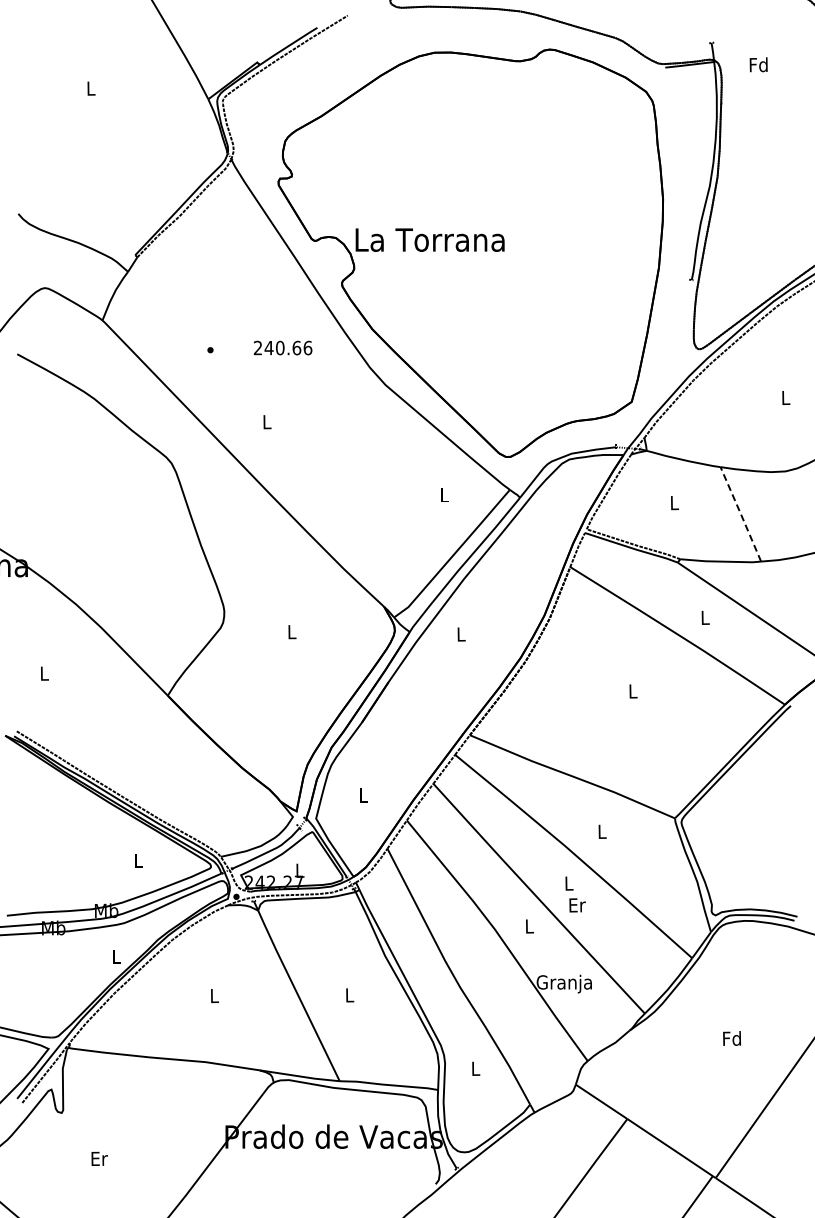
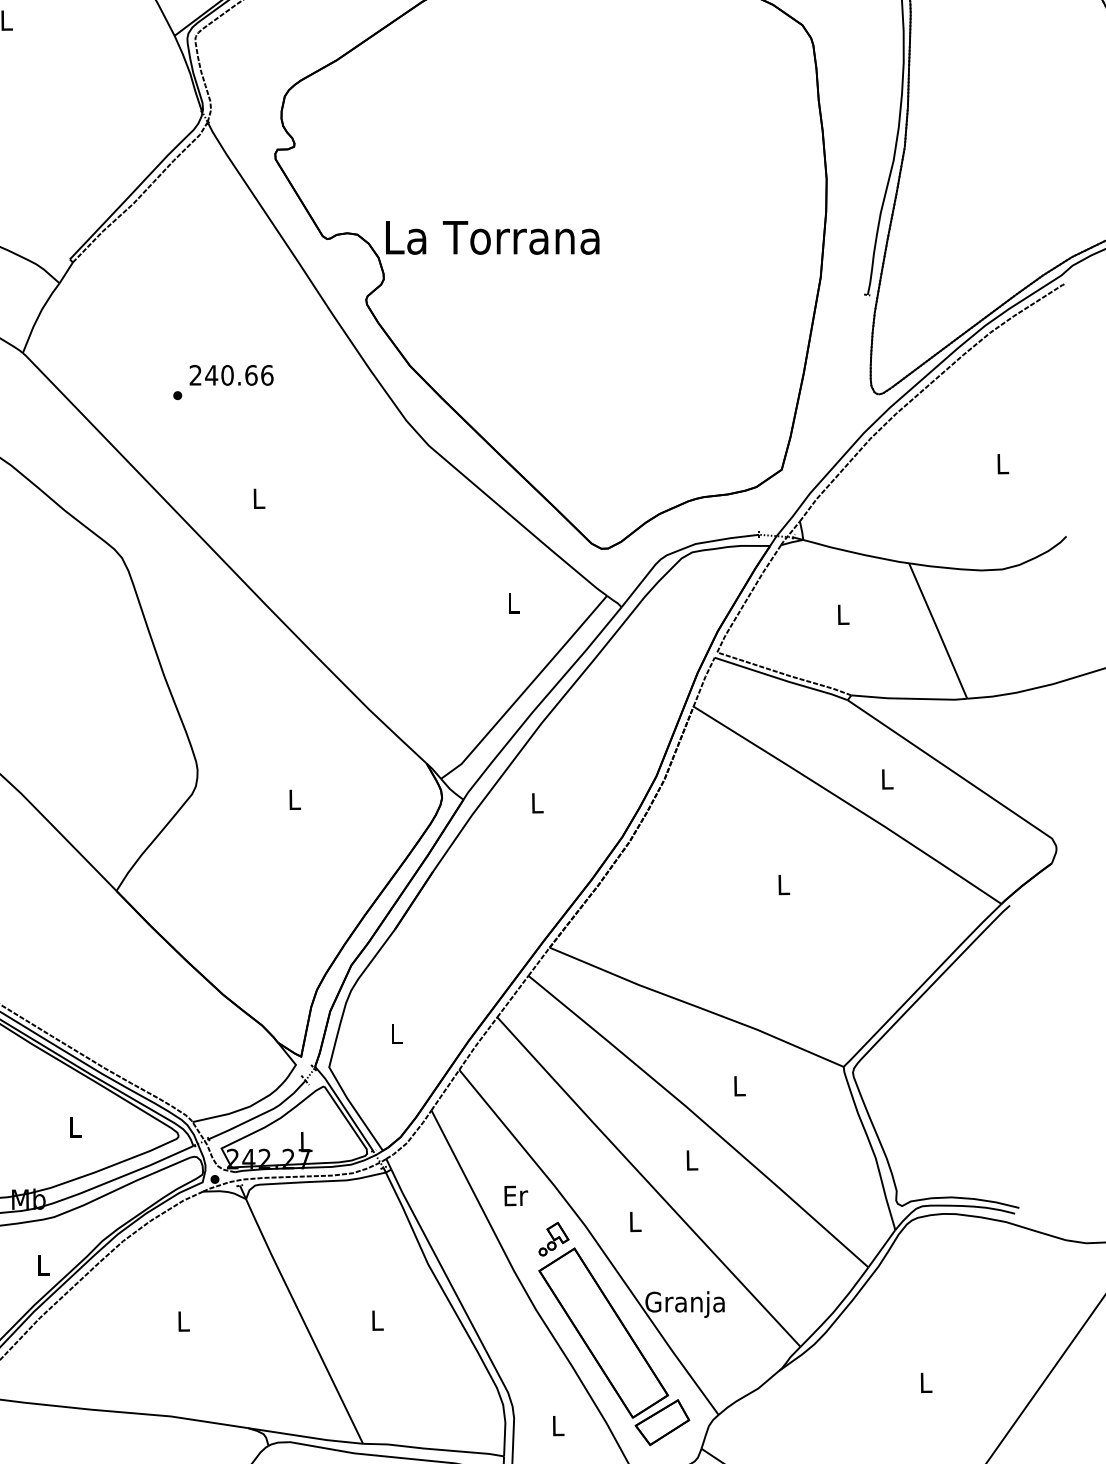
text: (282, 347) -> (230, 374), moved
line: (740, 513) -> (937, 629), dashed -> solid
text: (577, 905) -> (516, 1196), moved
part: (514, 1004) -> (613, 1333), added
text: (731, 1038) -> (924, 1382), Fd -> L

